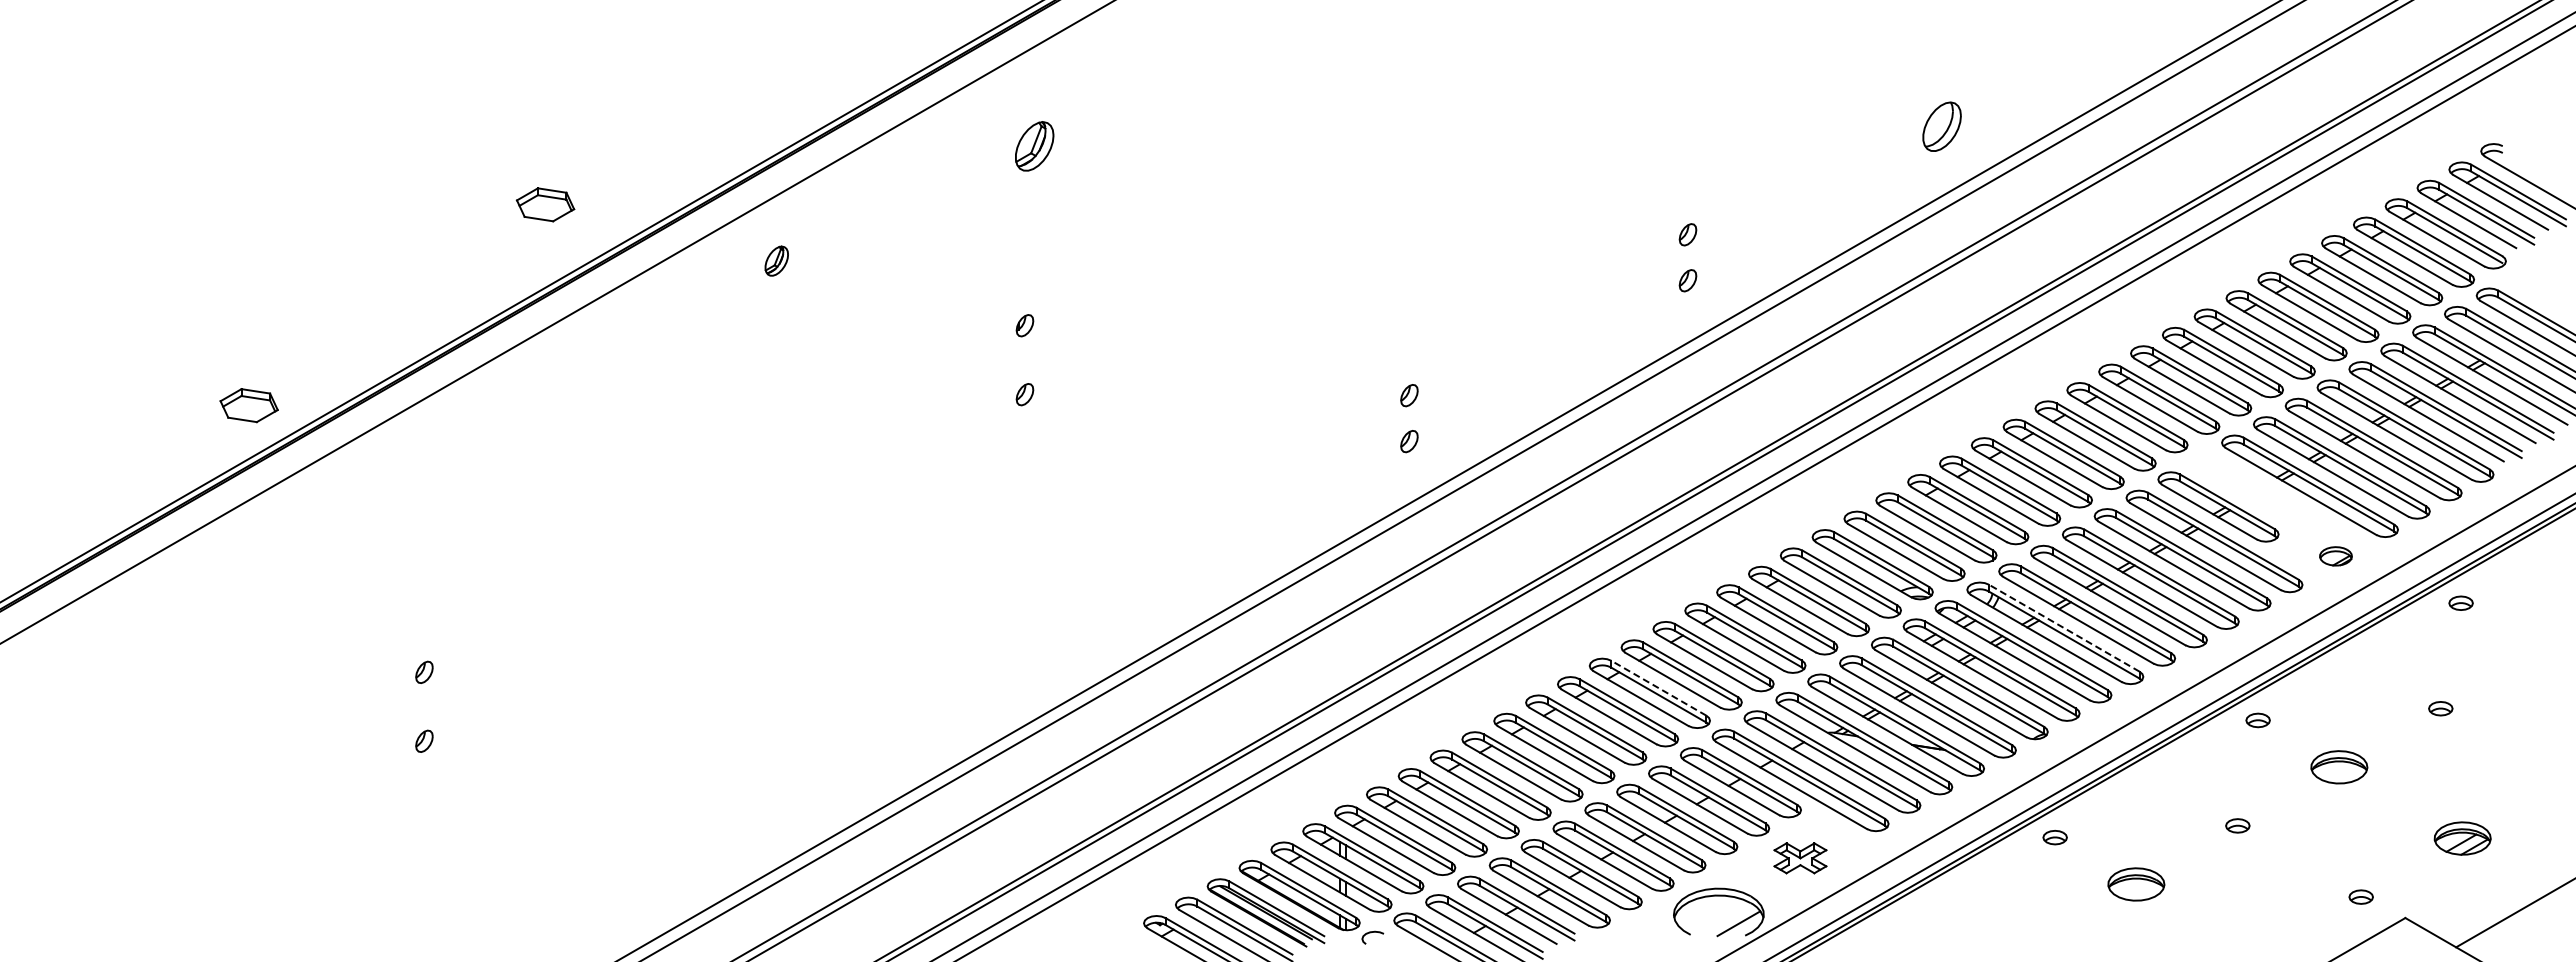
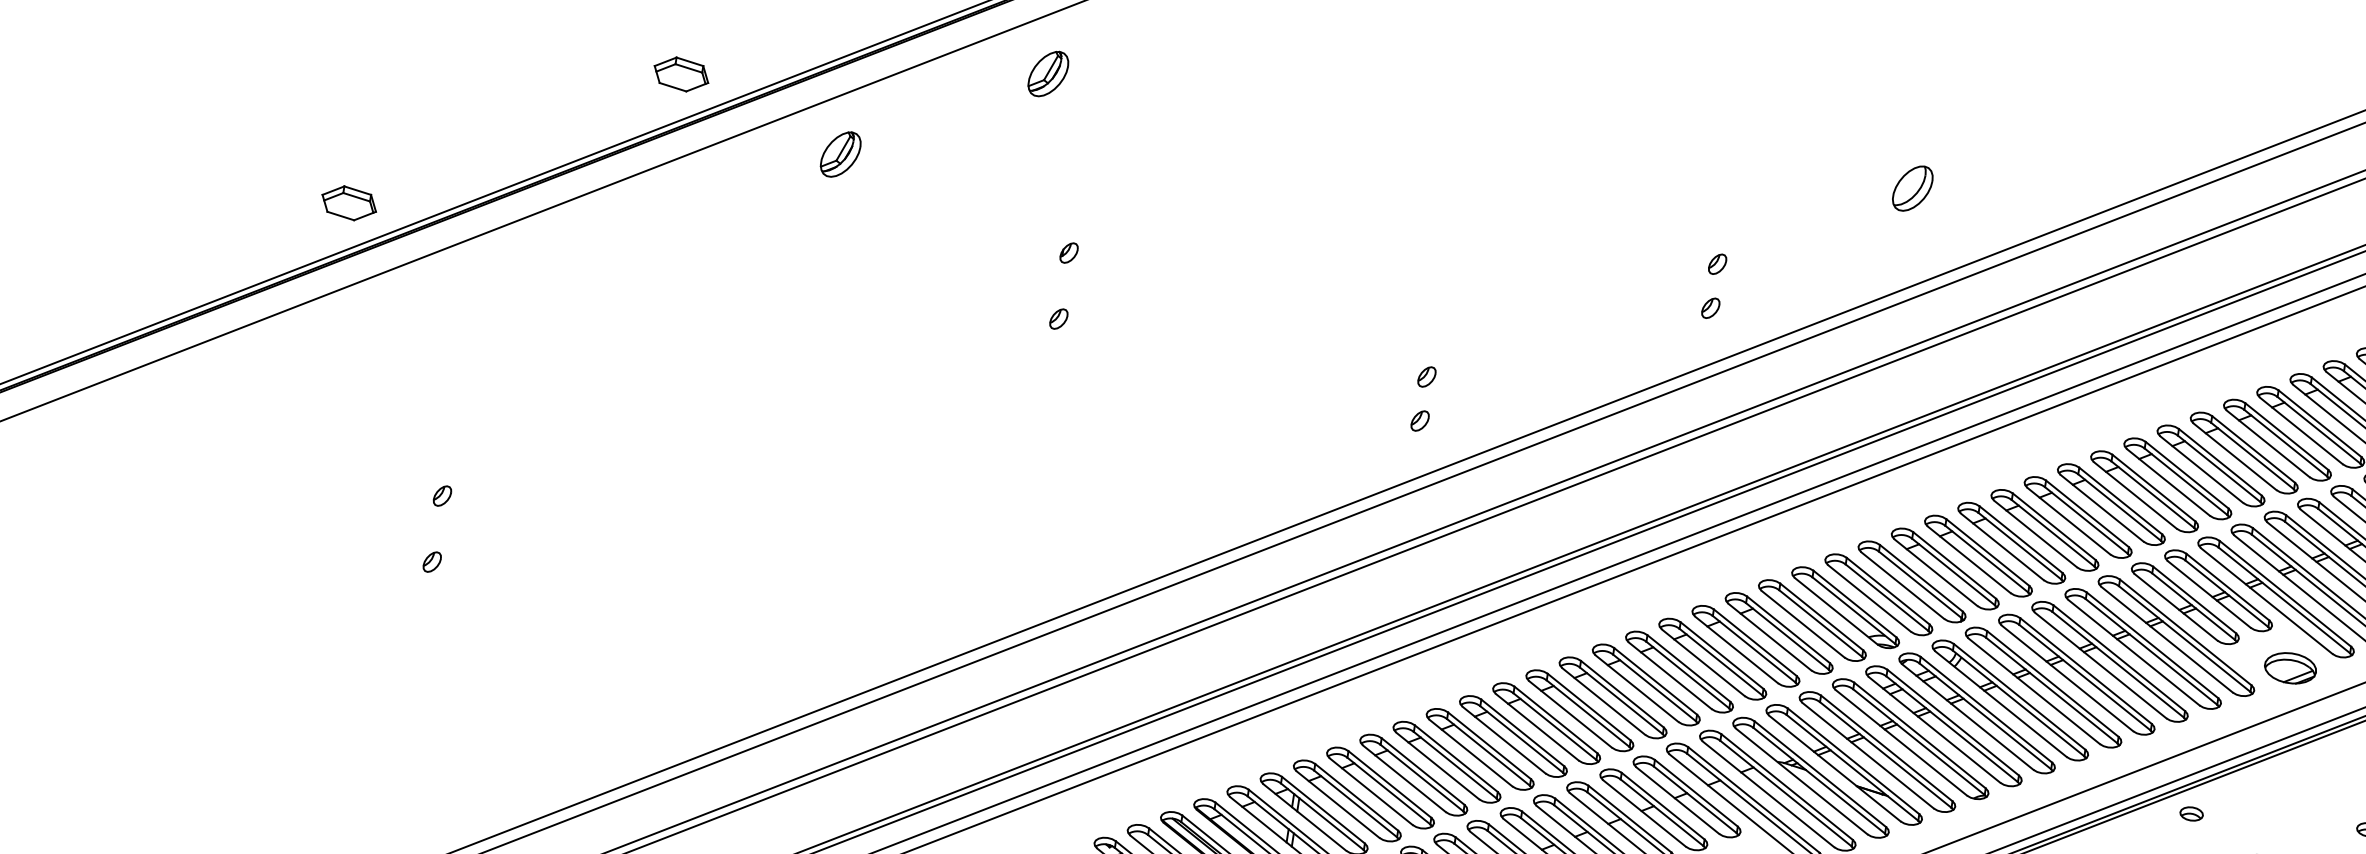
part: (1941, 126) -> (1912, 188), moved
part: (1034, 146) -> (1048, 74), moved
part: (545, 204) -> (681, 74), moved
part: (776, 260) -> (840, 153), size x1.67
part: (248, 405) -> (348, 203), moved
part: (2250, 488) -> (2218, 590), added
part: (2335, 556) -> (2290, 668), size x1.67
line: (2063, 627) -> (2019, 696), dashed -> solid
line: (1658, 688) -> (1622, 694), dashed -> solid

